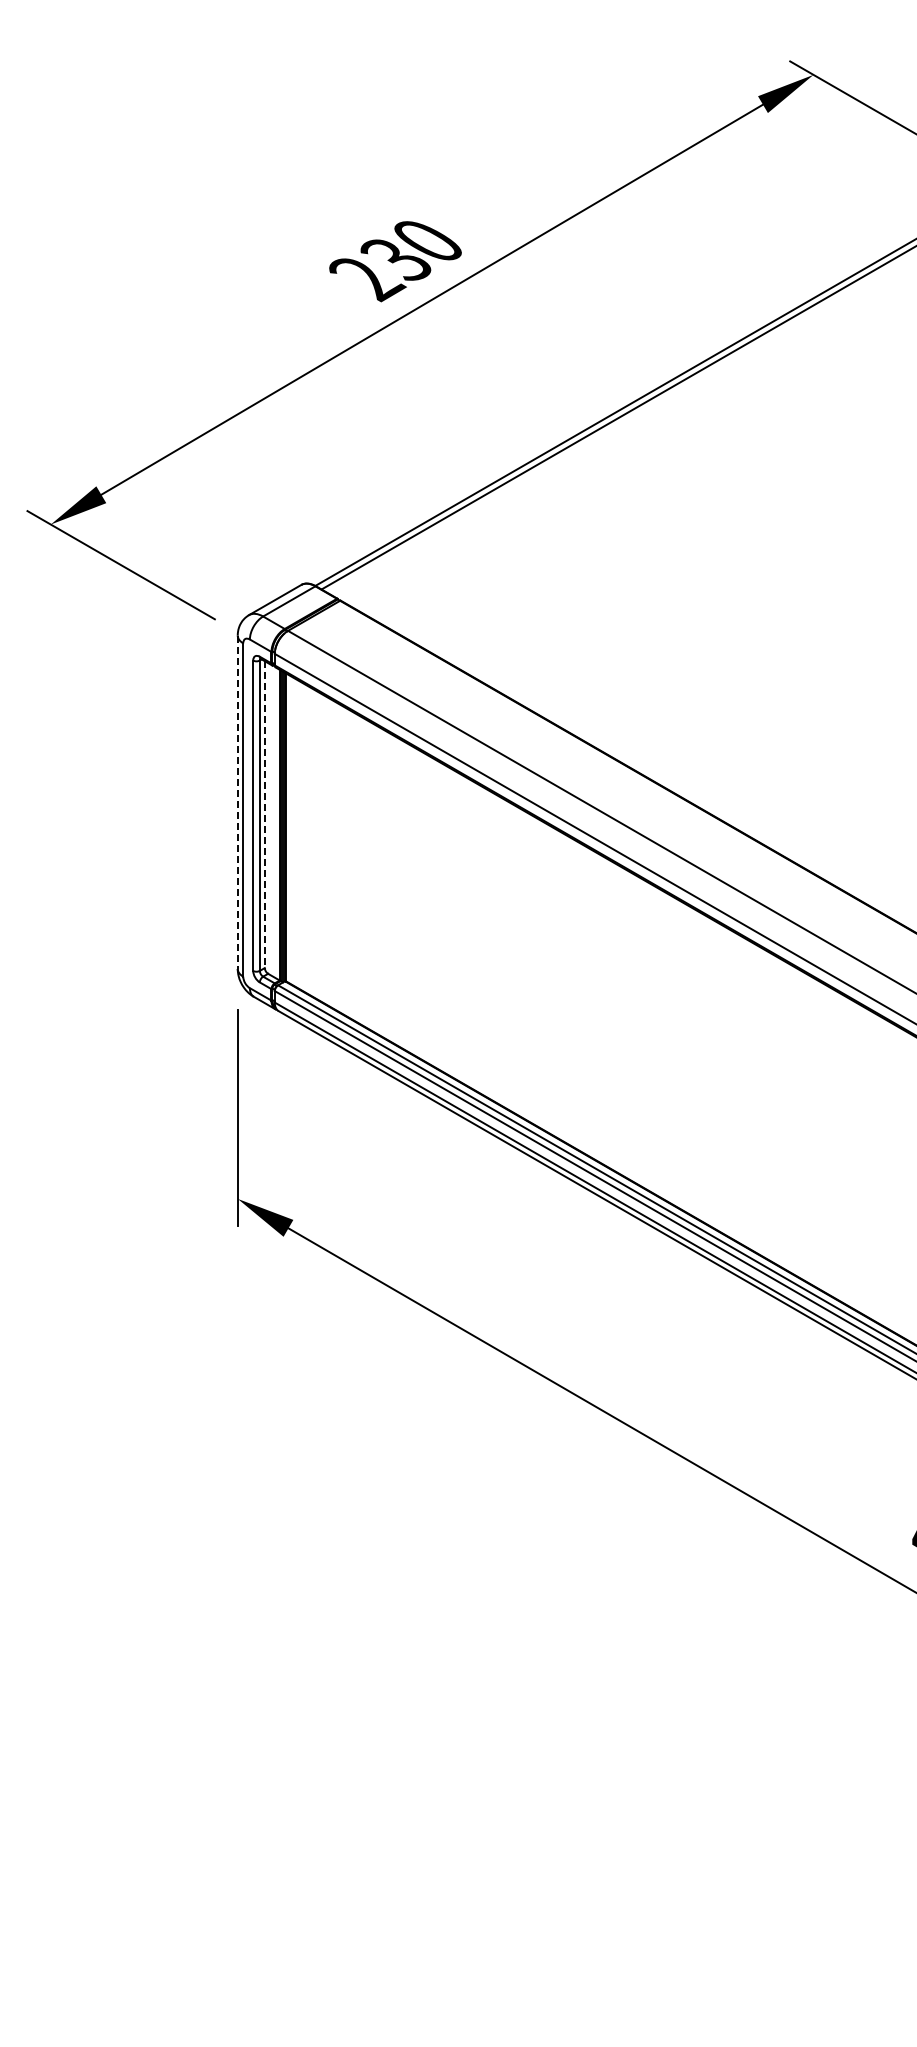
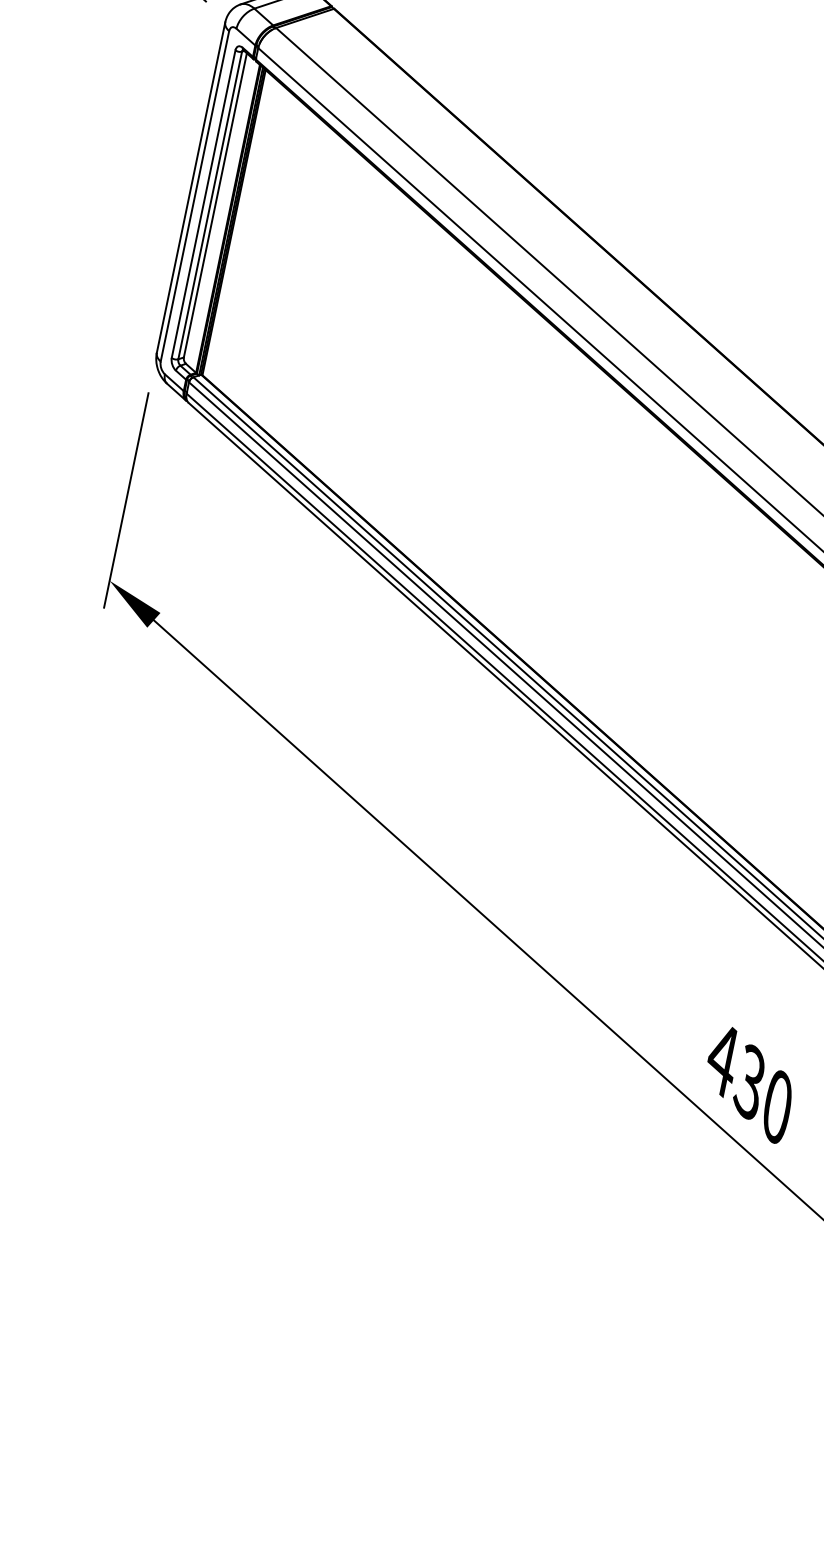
line: (237, 802) -> (190, 187), dashed -> solid
line: (264, 815) -> (214, 206), dashed -> solid

